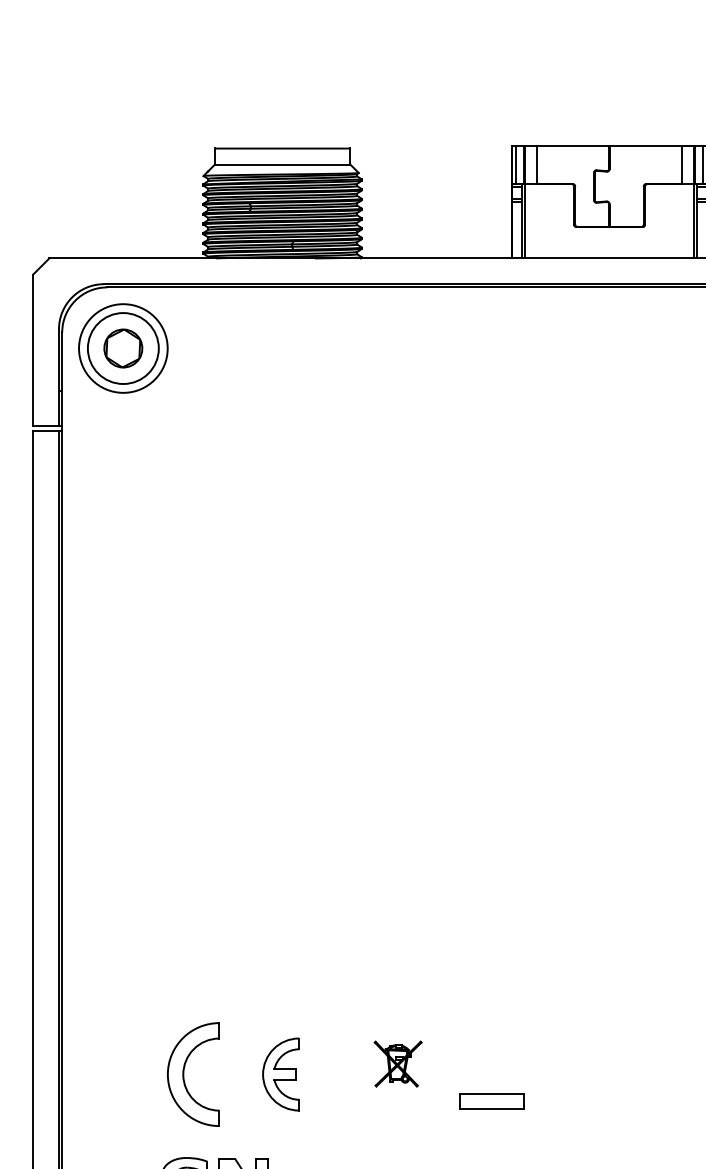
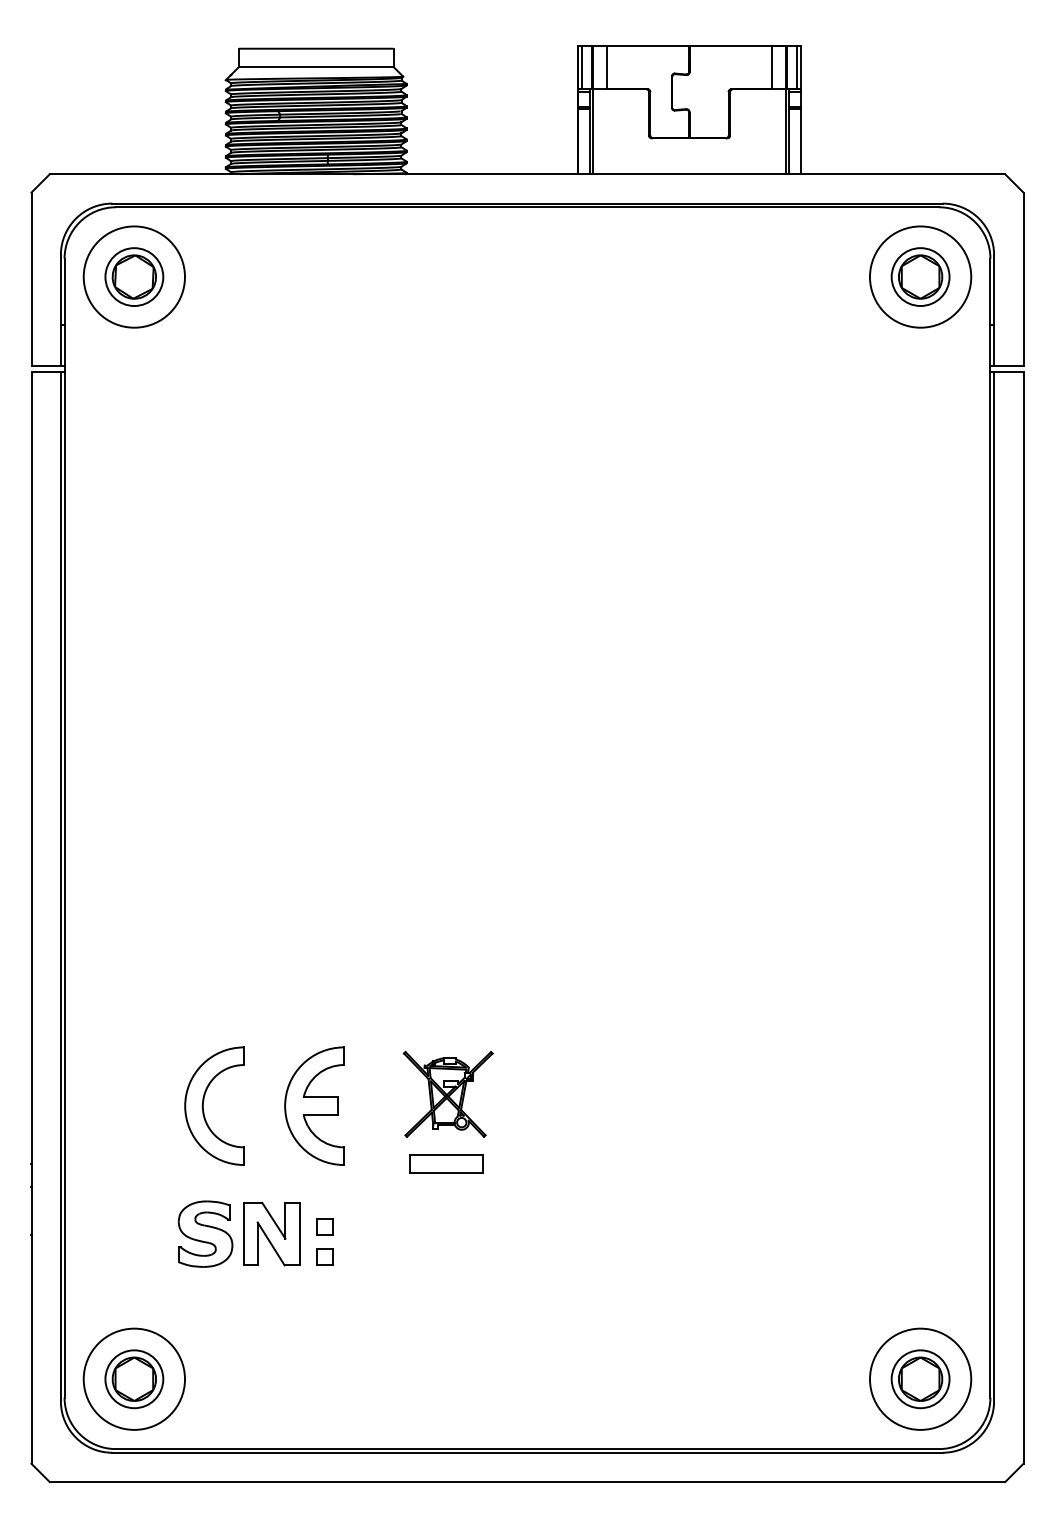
circle: (123, 348) -> (134, 277), size x0.71
part: (397, 1063) -> (447, 1093), size x1.67
part: (281, 1073) -> (314, 1105), size x1.43
part: (492, 1101) -> (446, 1163), moved

